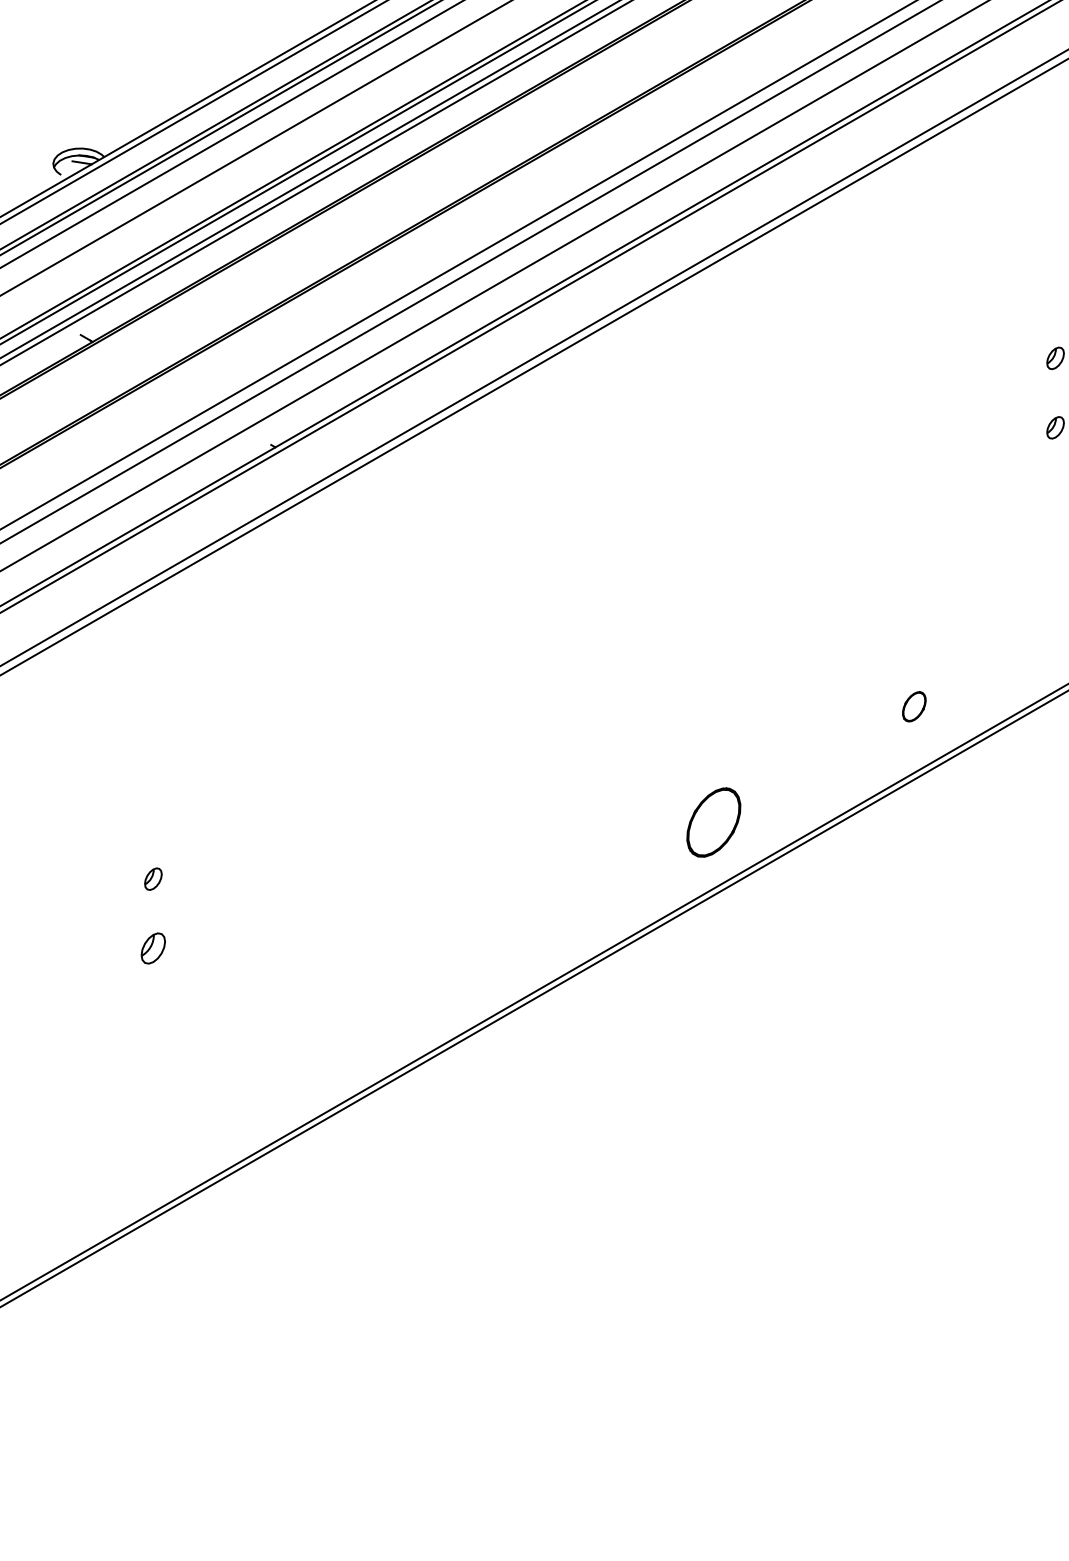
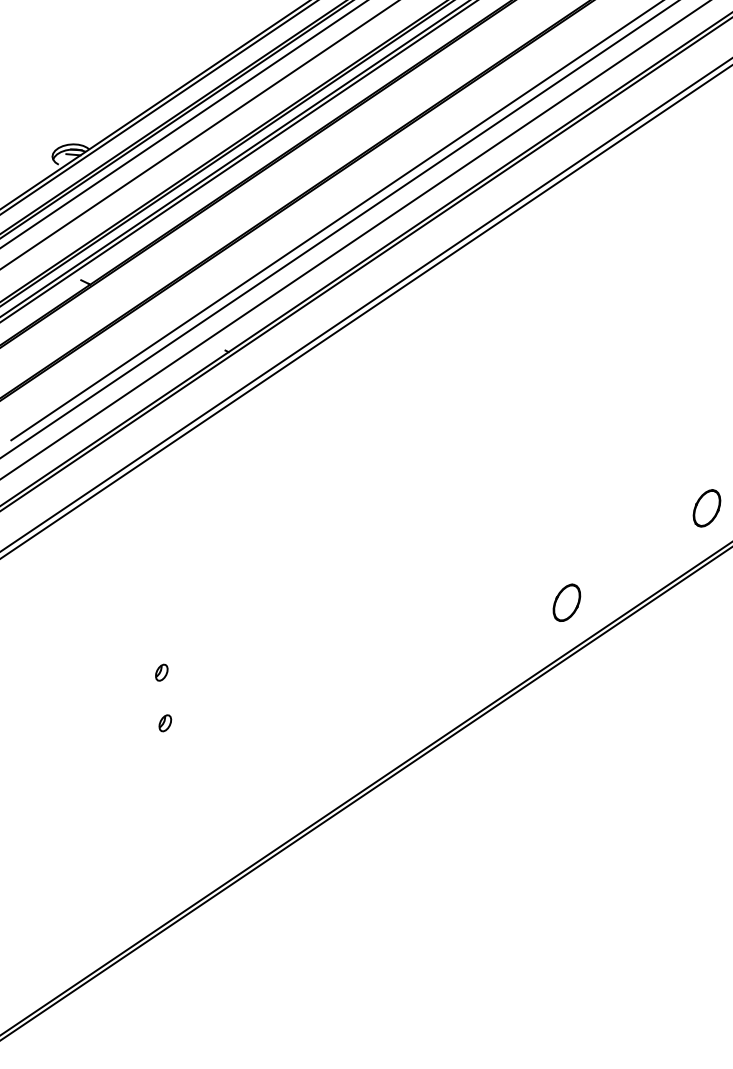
part: (914, 706) -> (707, 508), size x1.67
part: (713, 821) -> (566, 602), size x0.71
part: (153, 948) -> (165, 723), size x0.71

